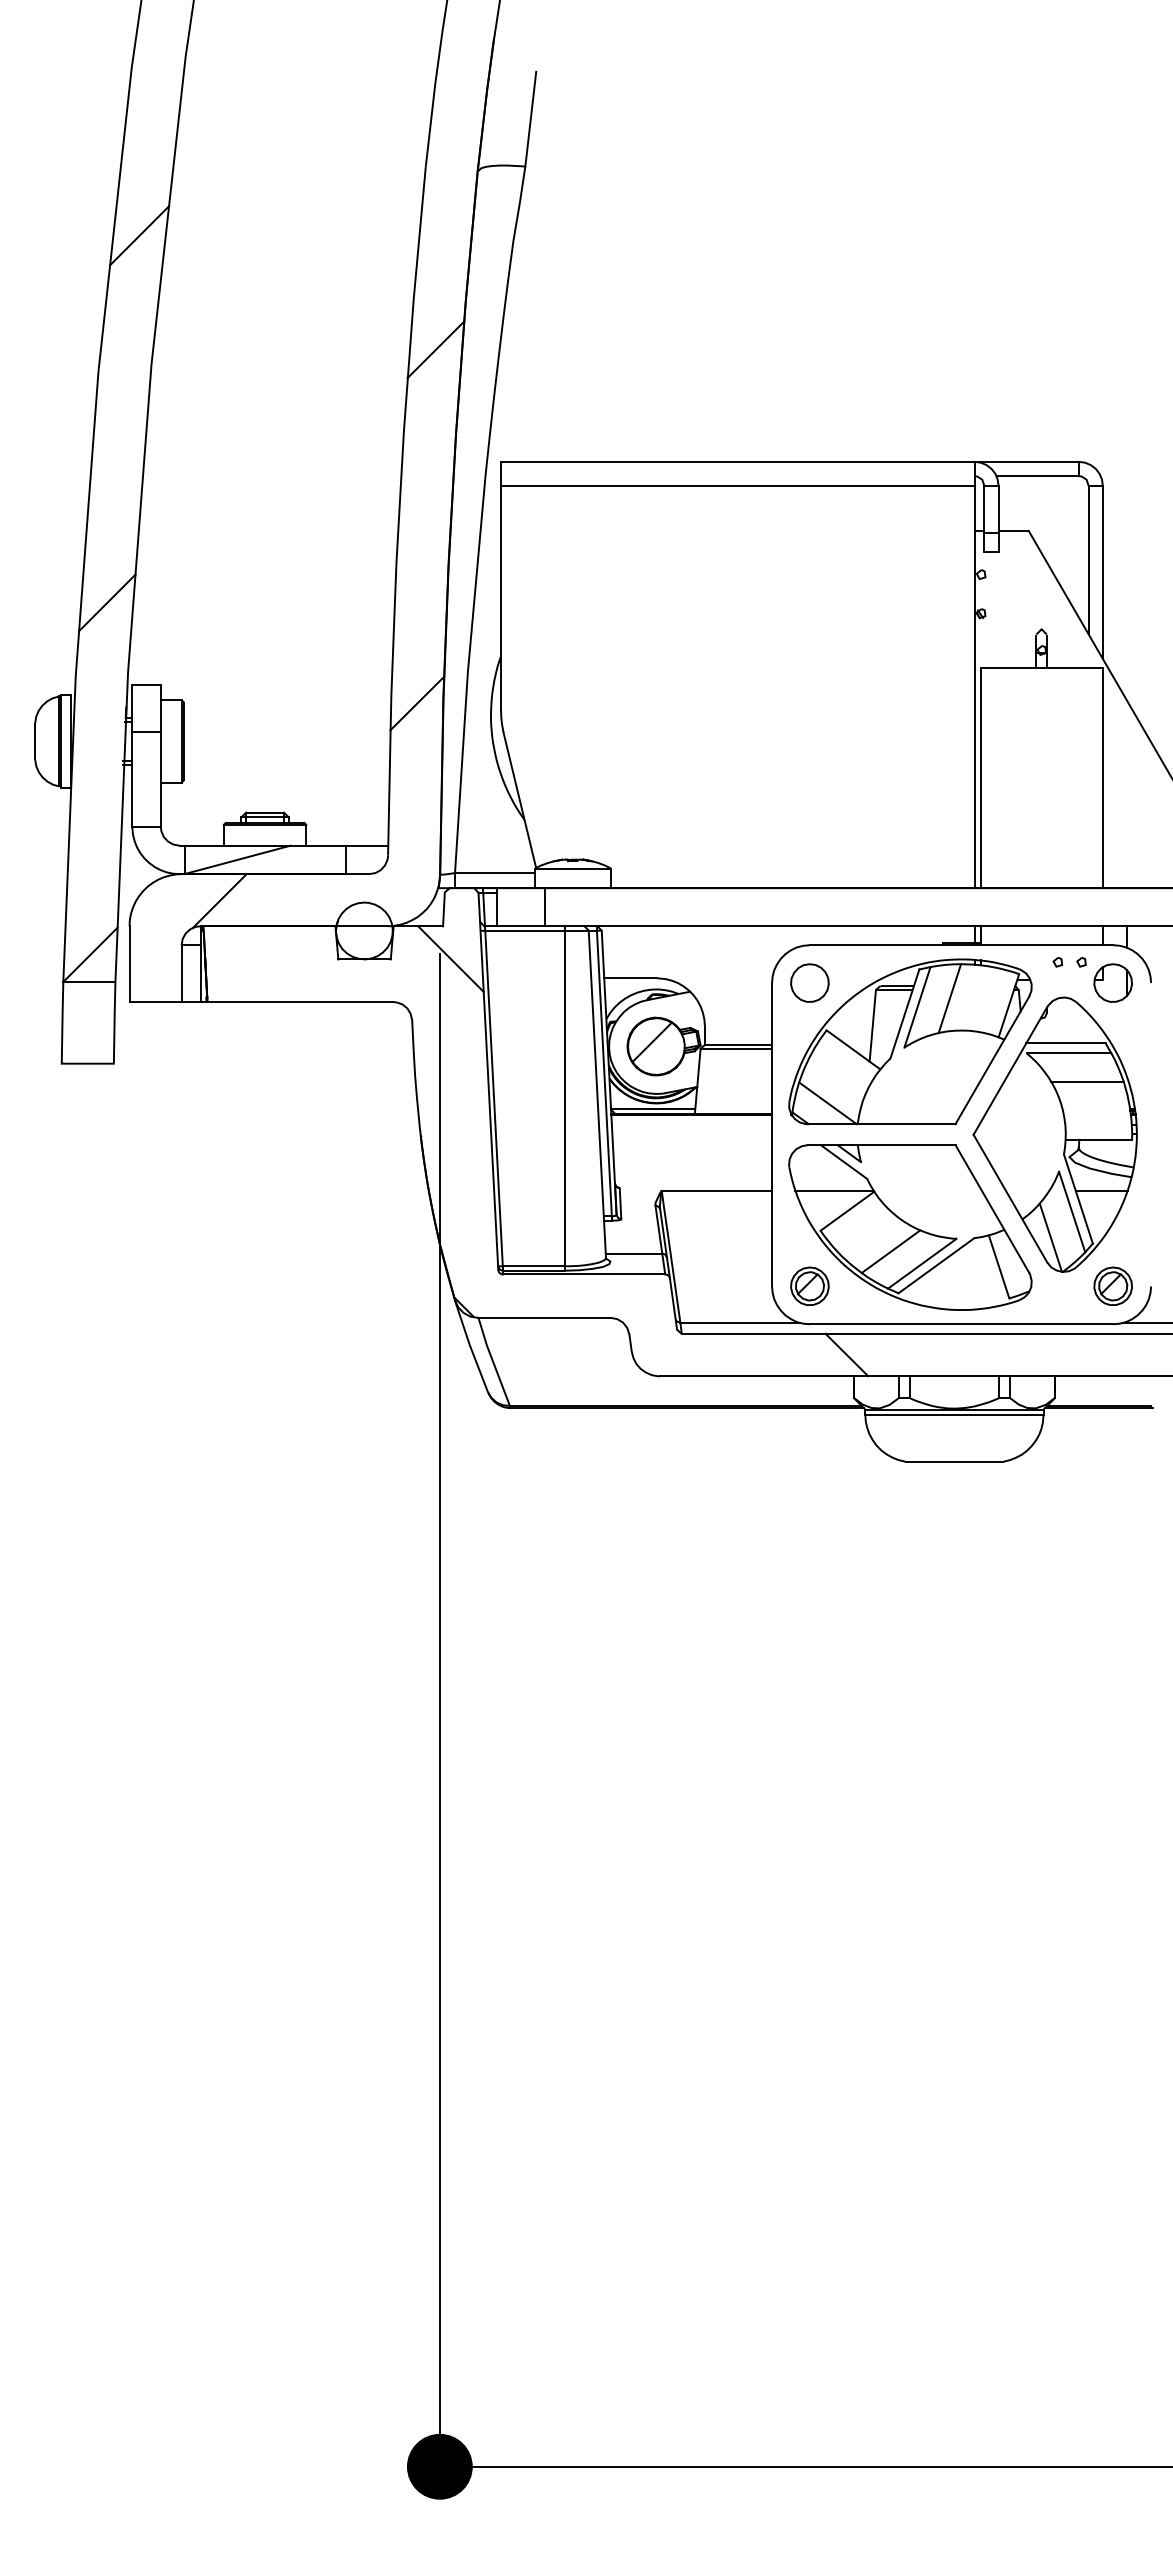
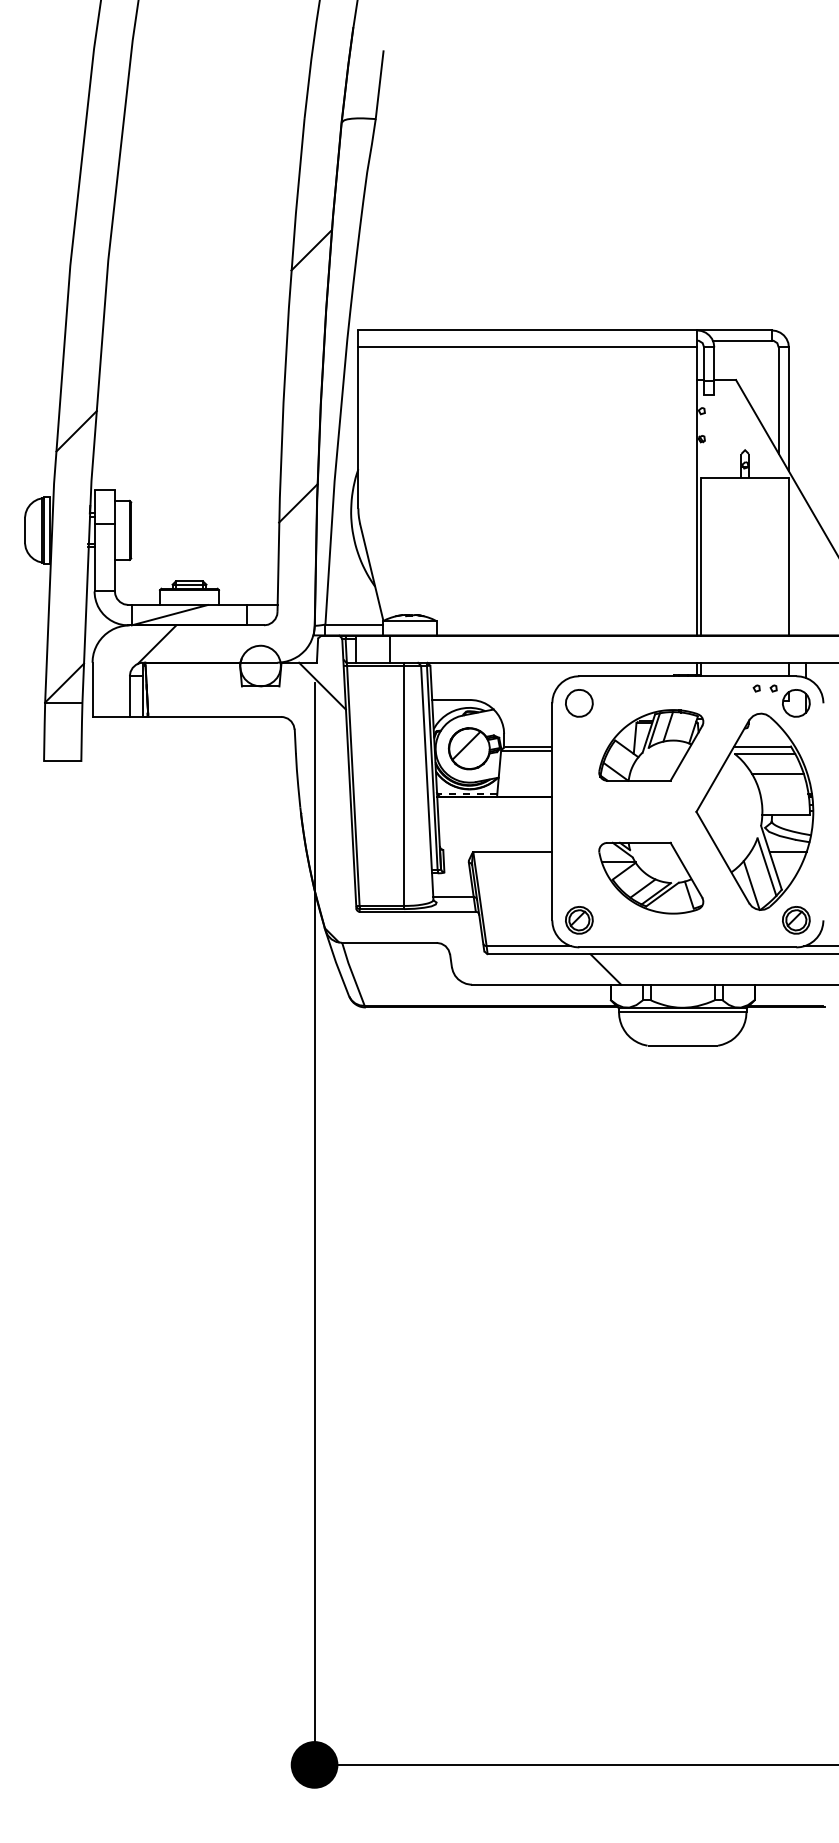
line: (139, 235) -> (99, 168), removed
part: (910, 1041) -> (651, 745), size x0.6
line: (653, 1109) -> (467, 793), solid -> dashed
part: (910, 1227) -> (651, 878), size x0.6

